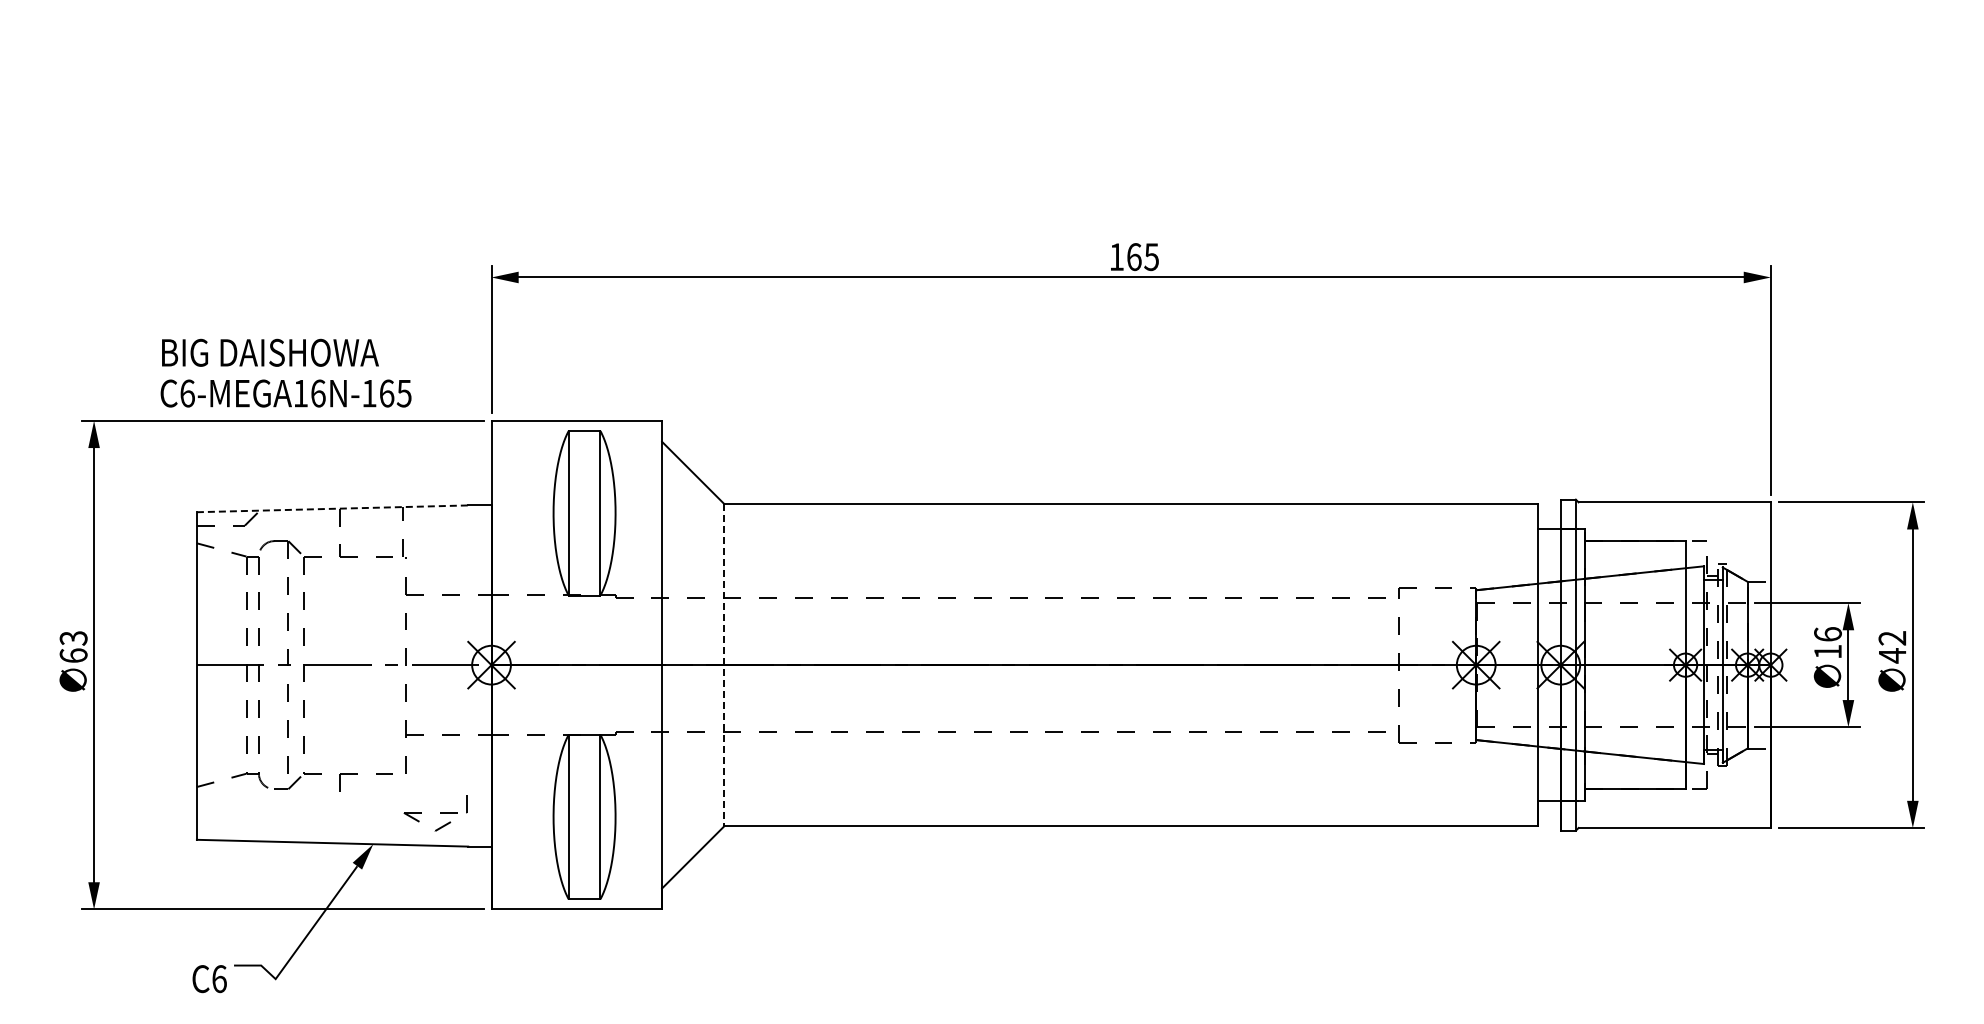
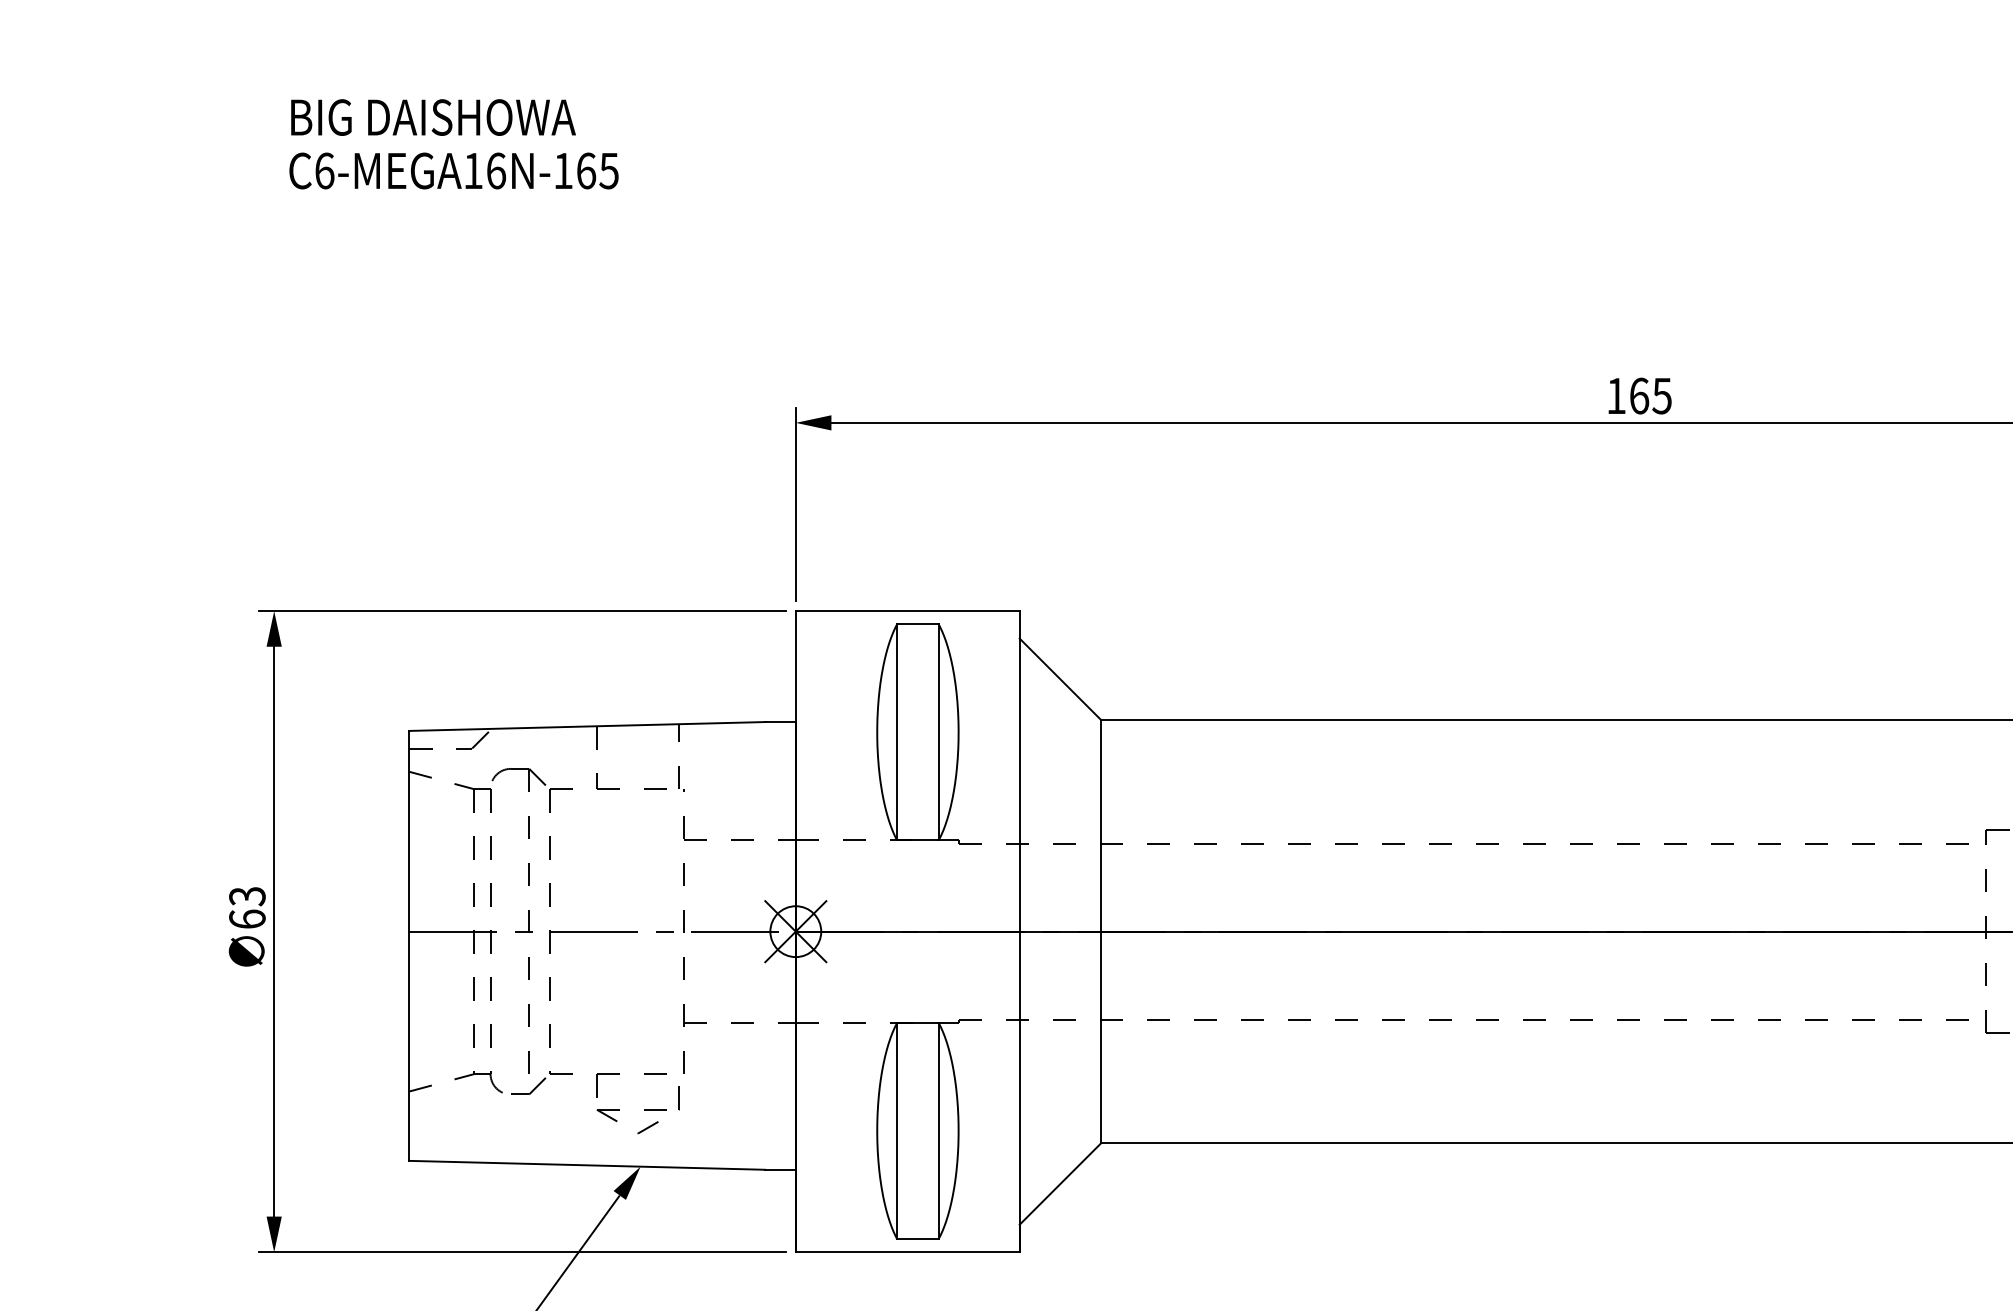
text: (285, 372) -> (453, 143), moved
line: (332, 508) -> (587, 726), dashed -> solid
line: (724, 665) -> (1101, 932), dashed -> solid
part: (435, 813) -> (638, 1110), moved

